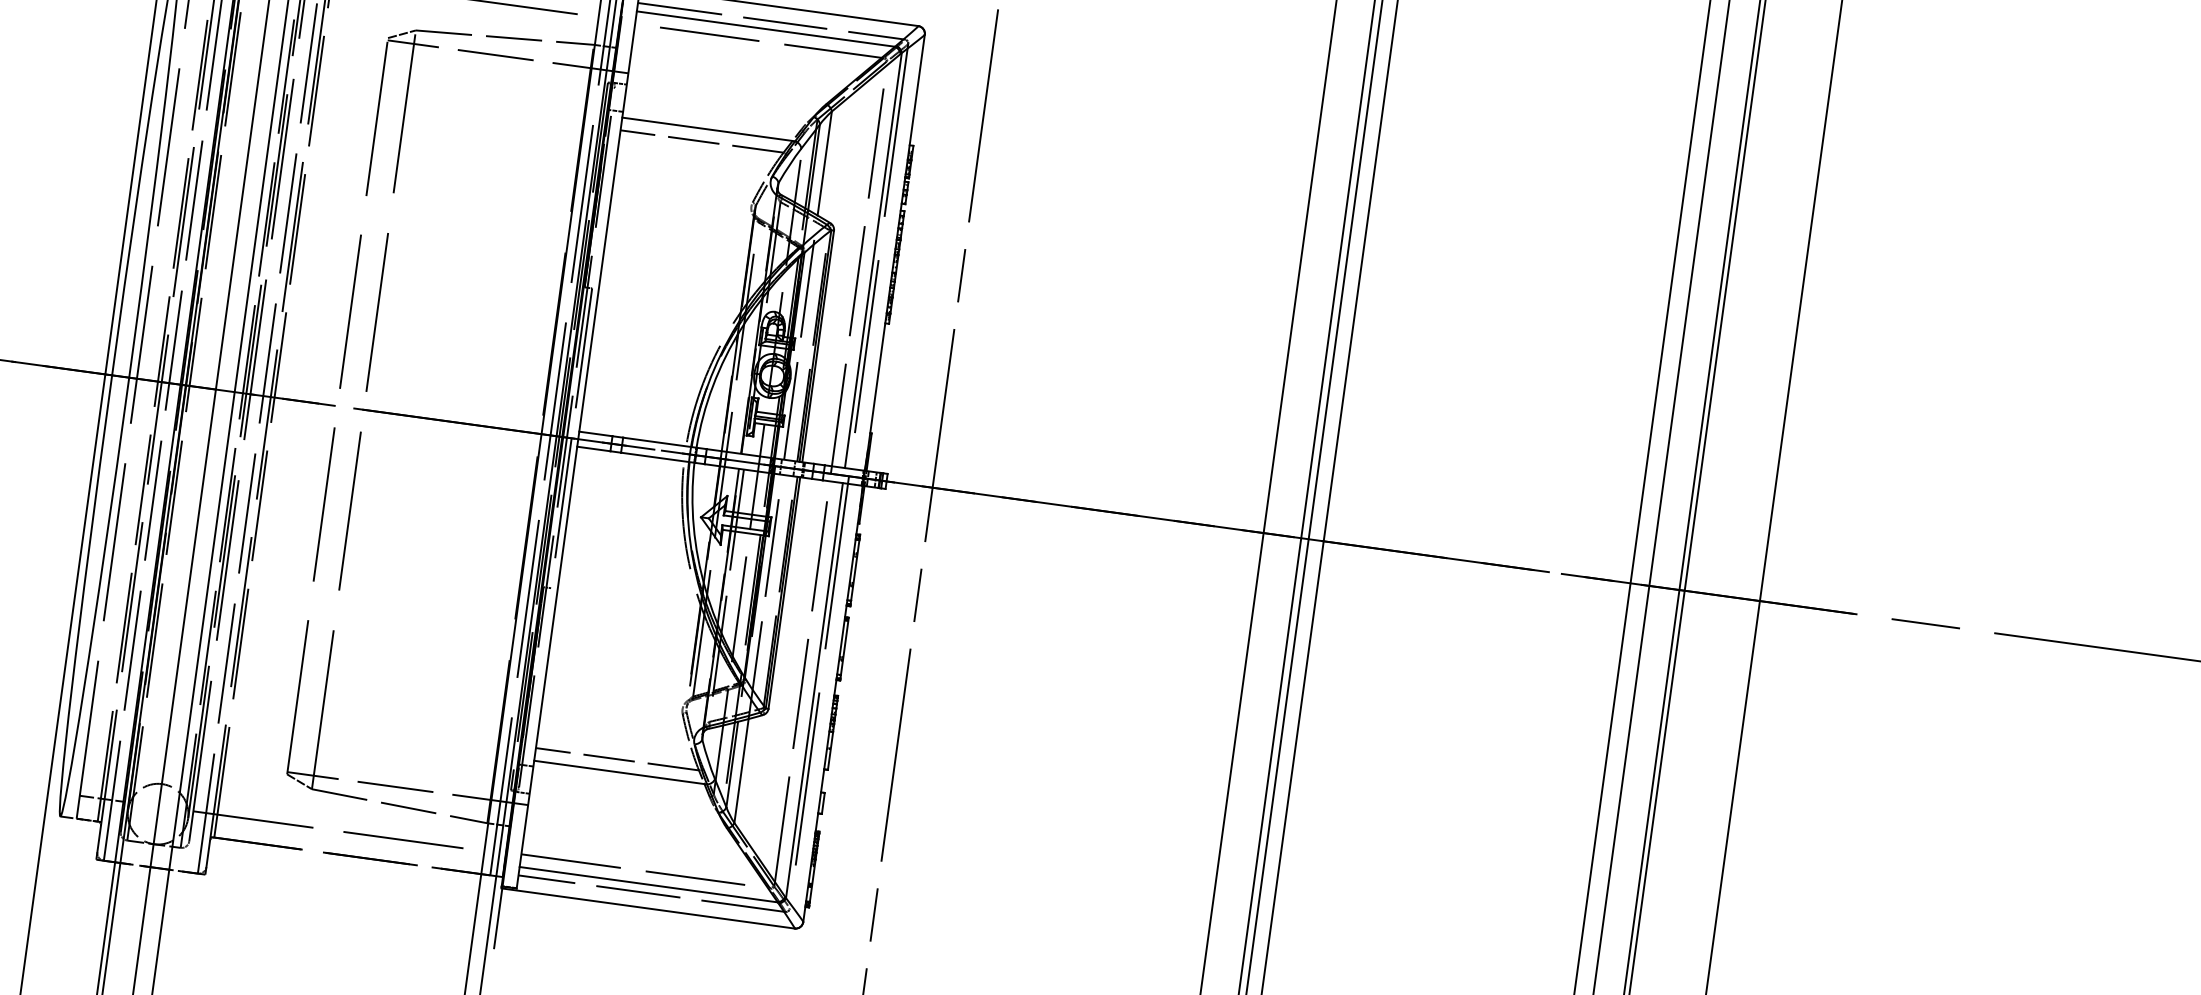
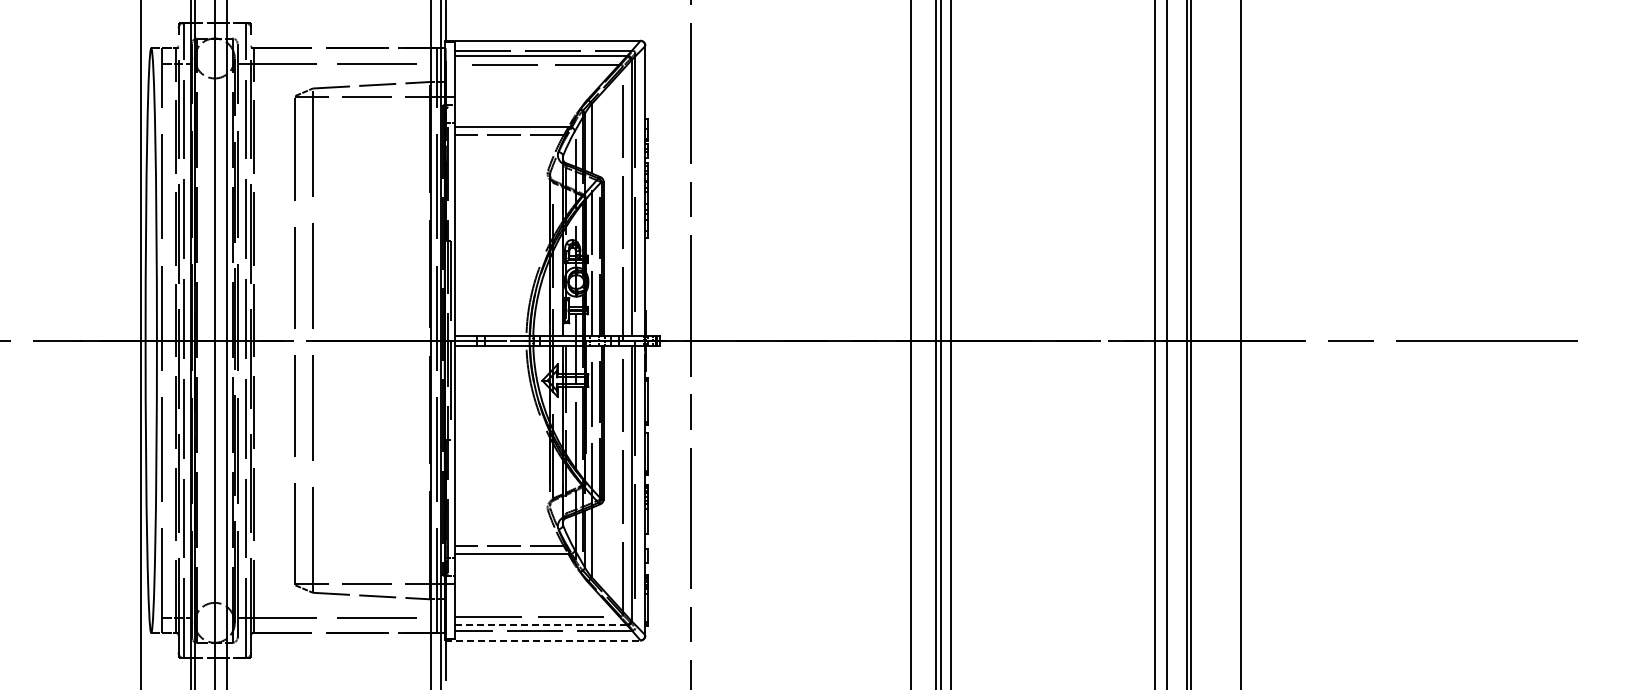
line: (649, 884) -> (541, 624), solid -> dashed
line: (649, 908) -> (543, 640), solid -> dashed

